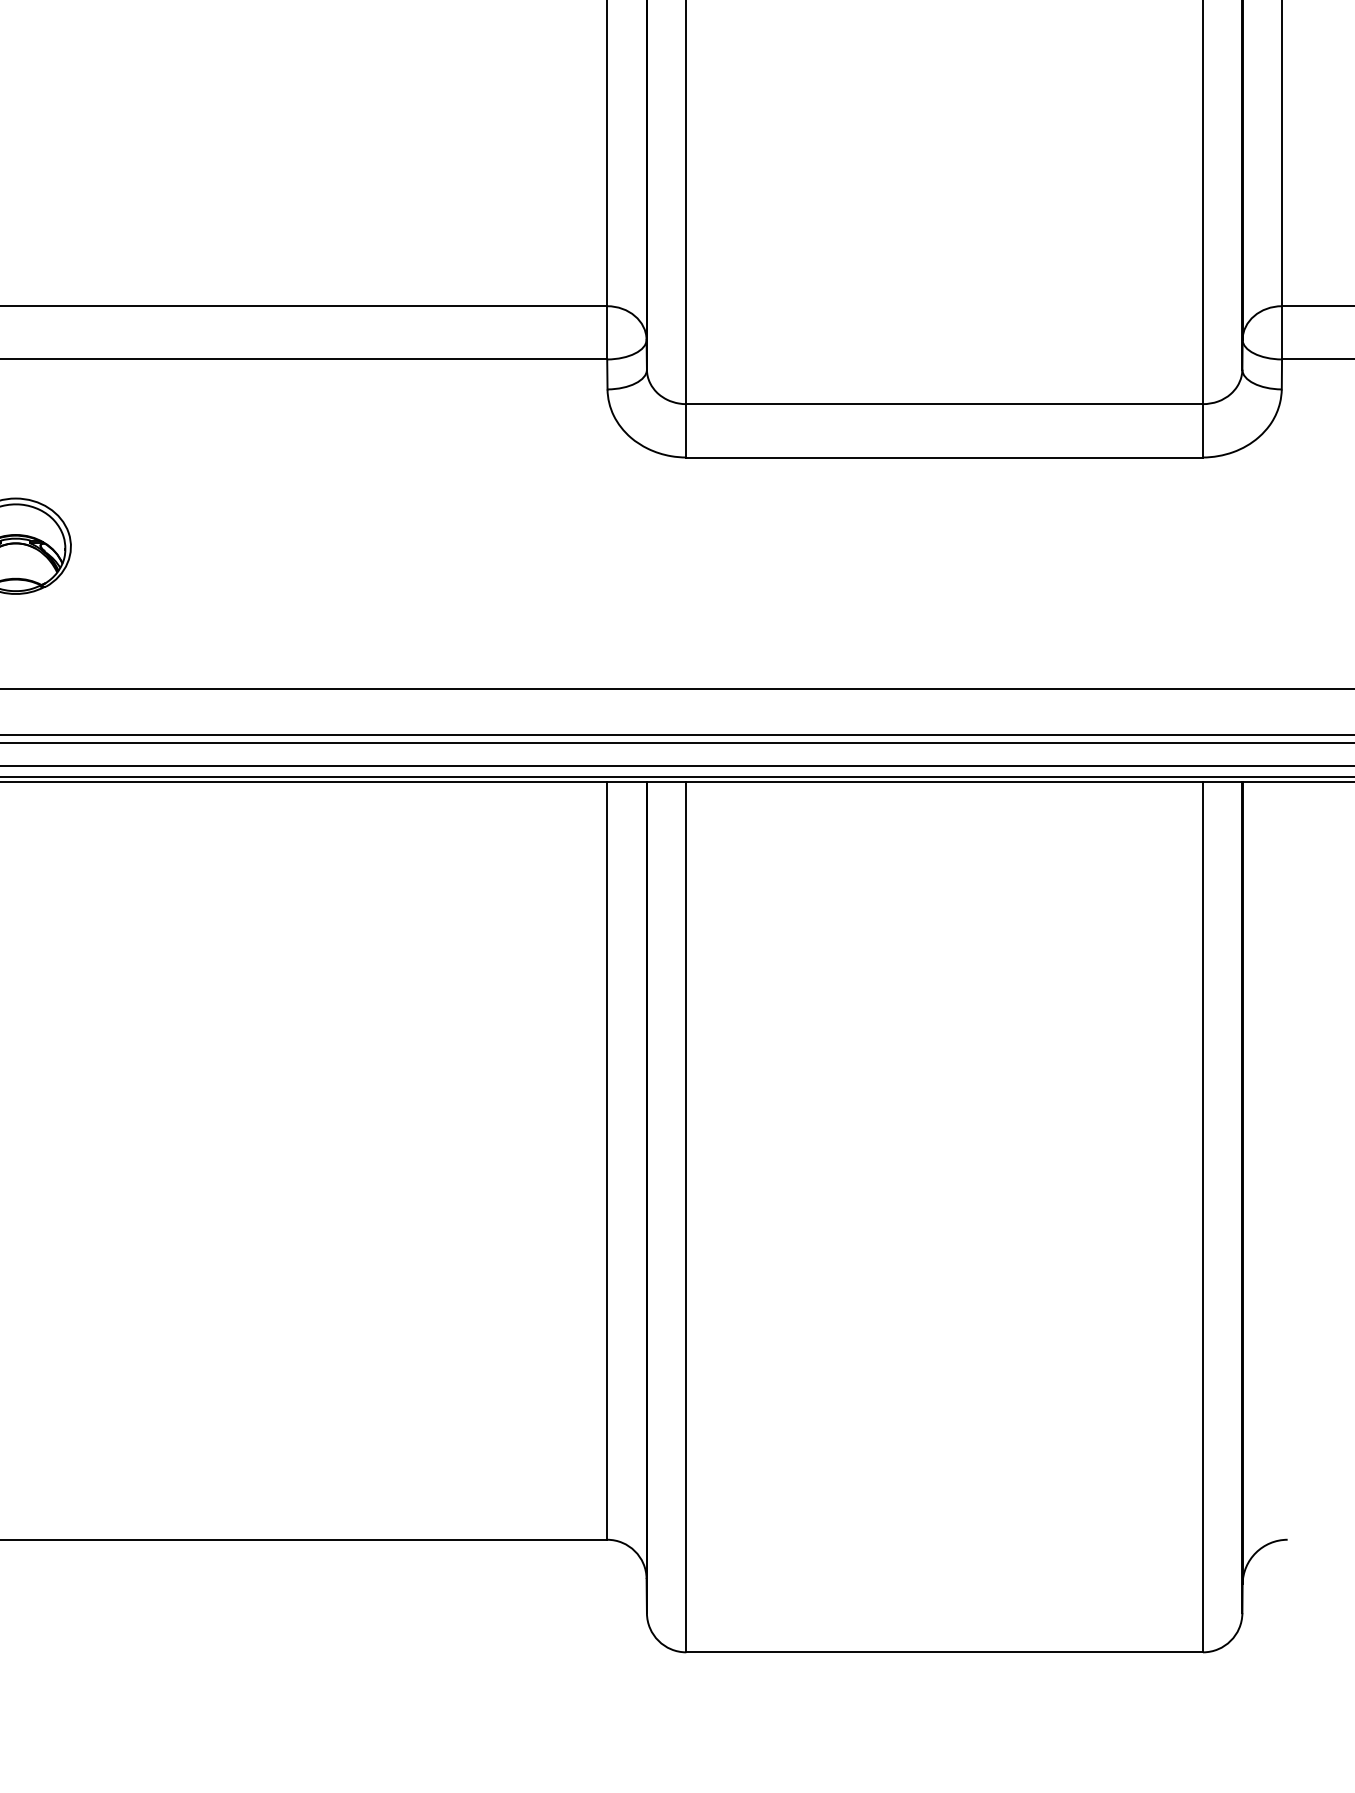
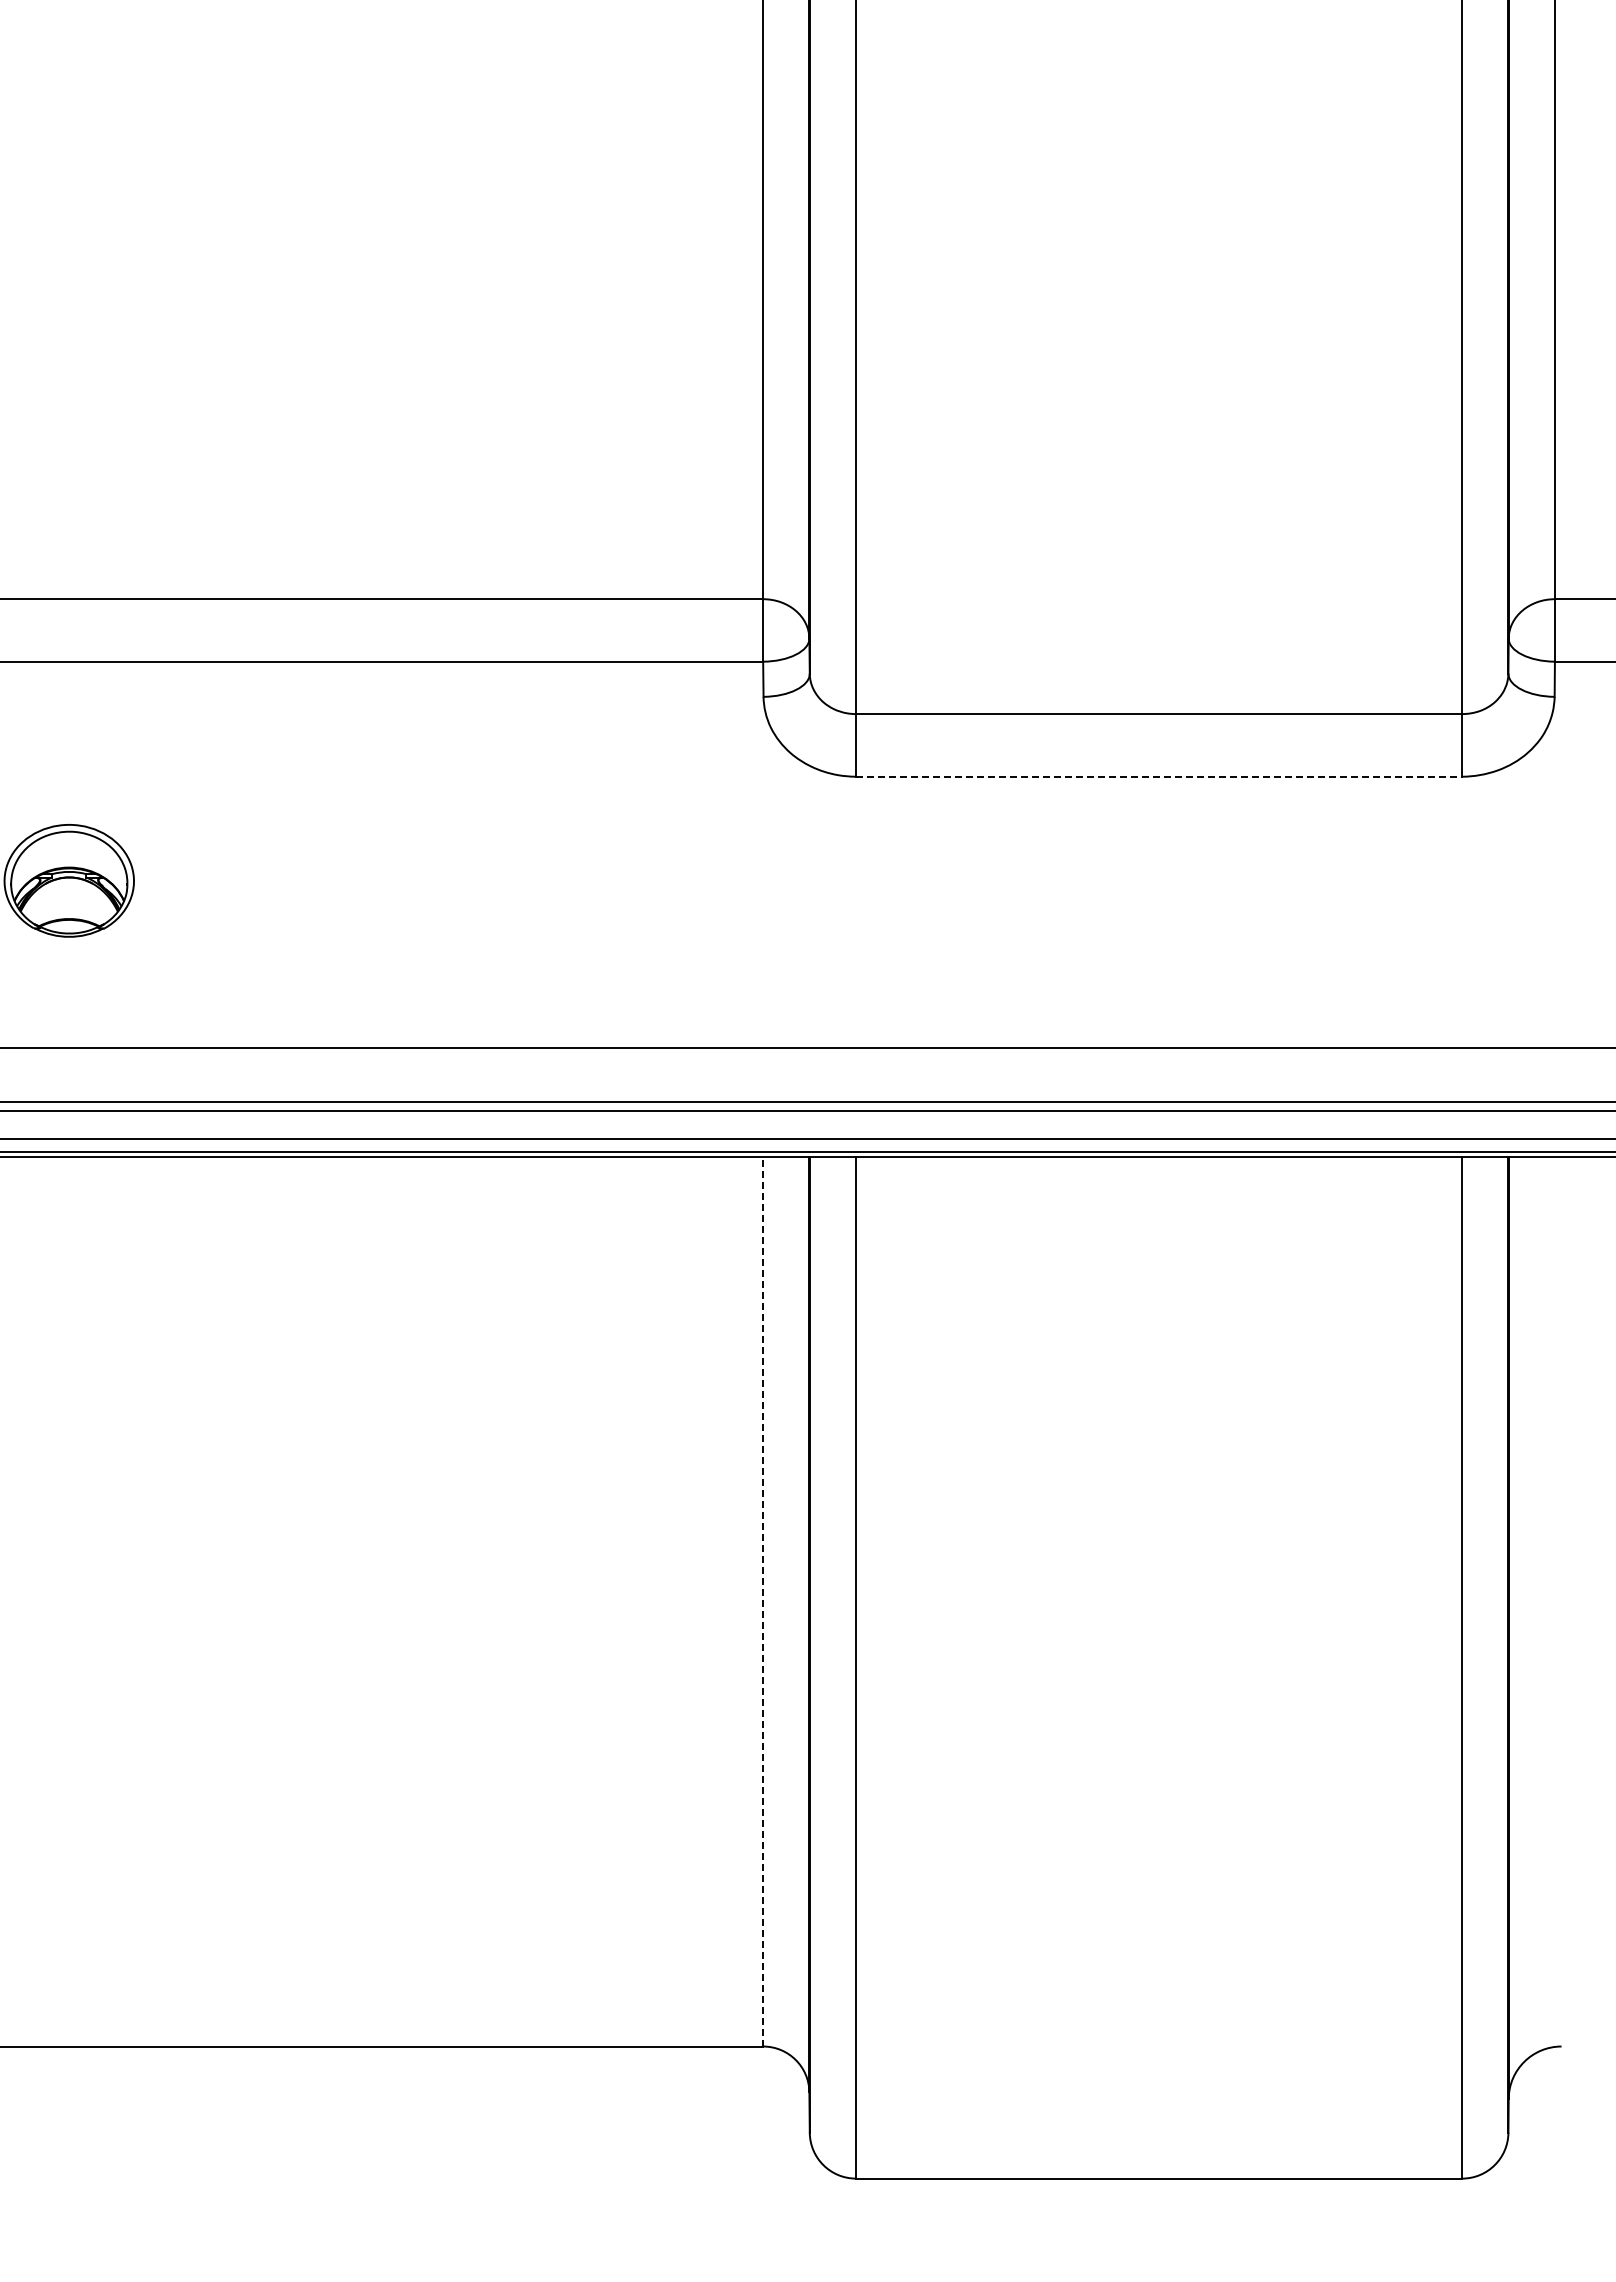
line: (945, 457) -> (1159, 776), solid -> dashed
line: (607, 1160) -> (763, 1601), solid -> dashed

